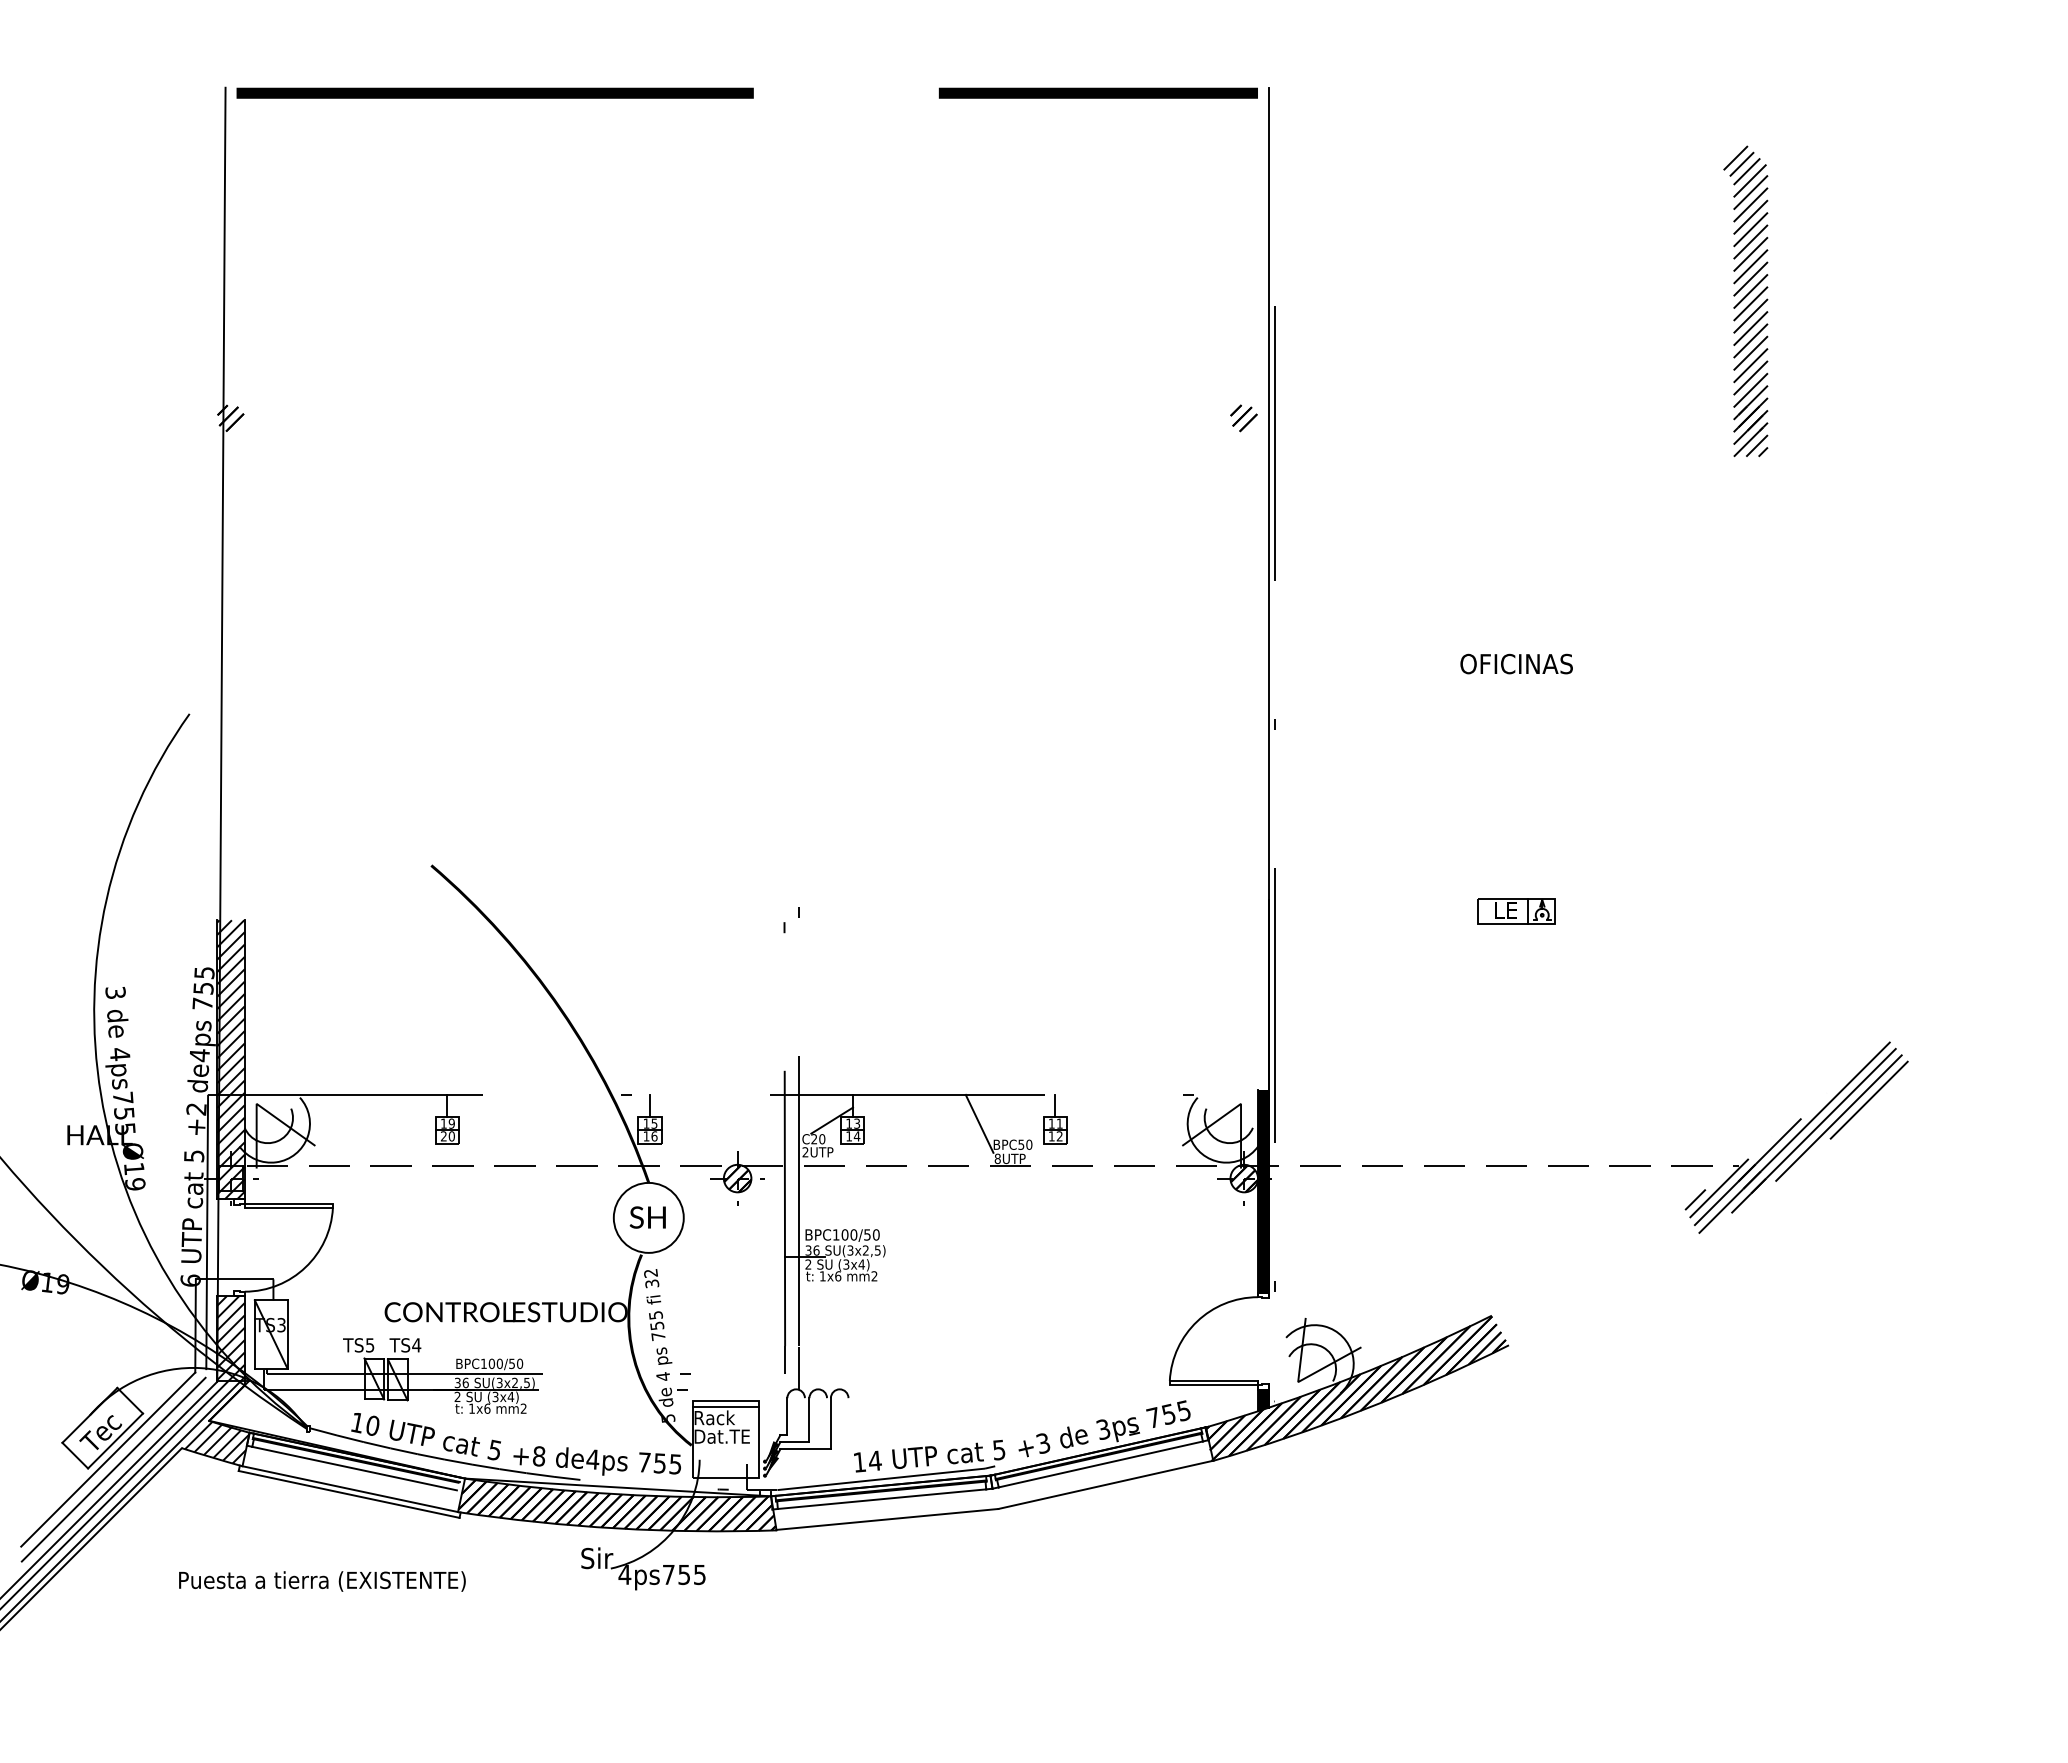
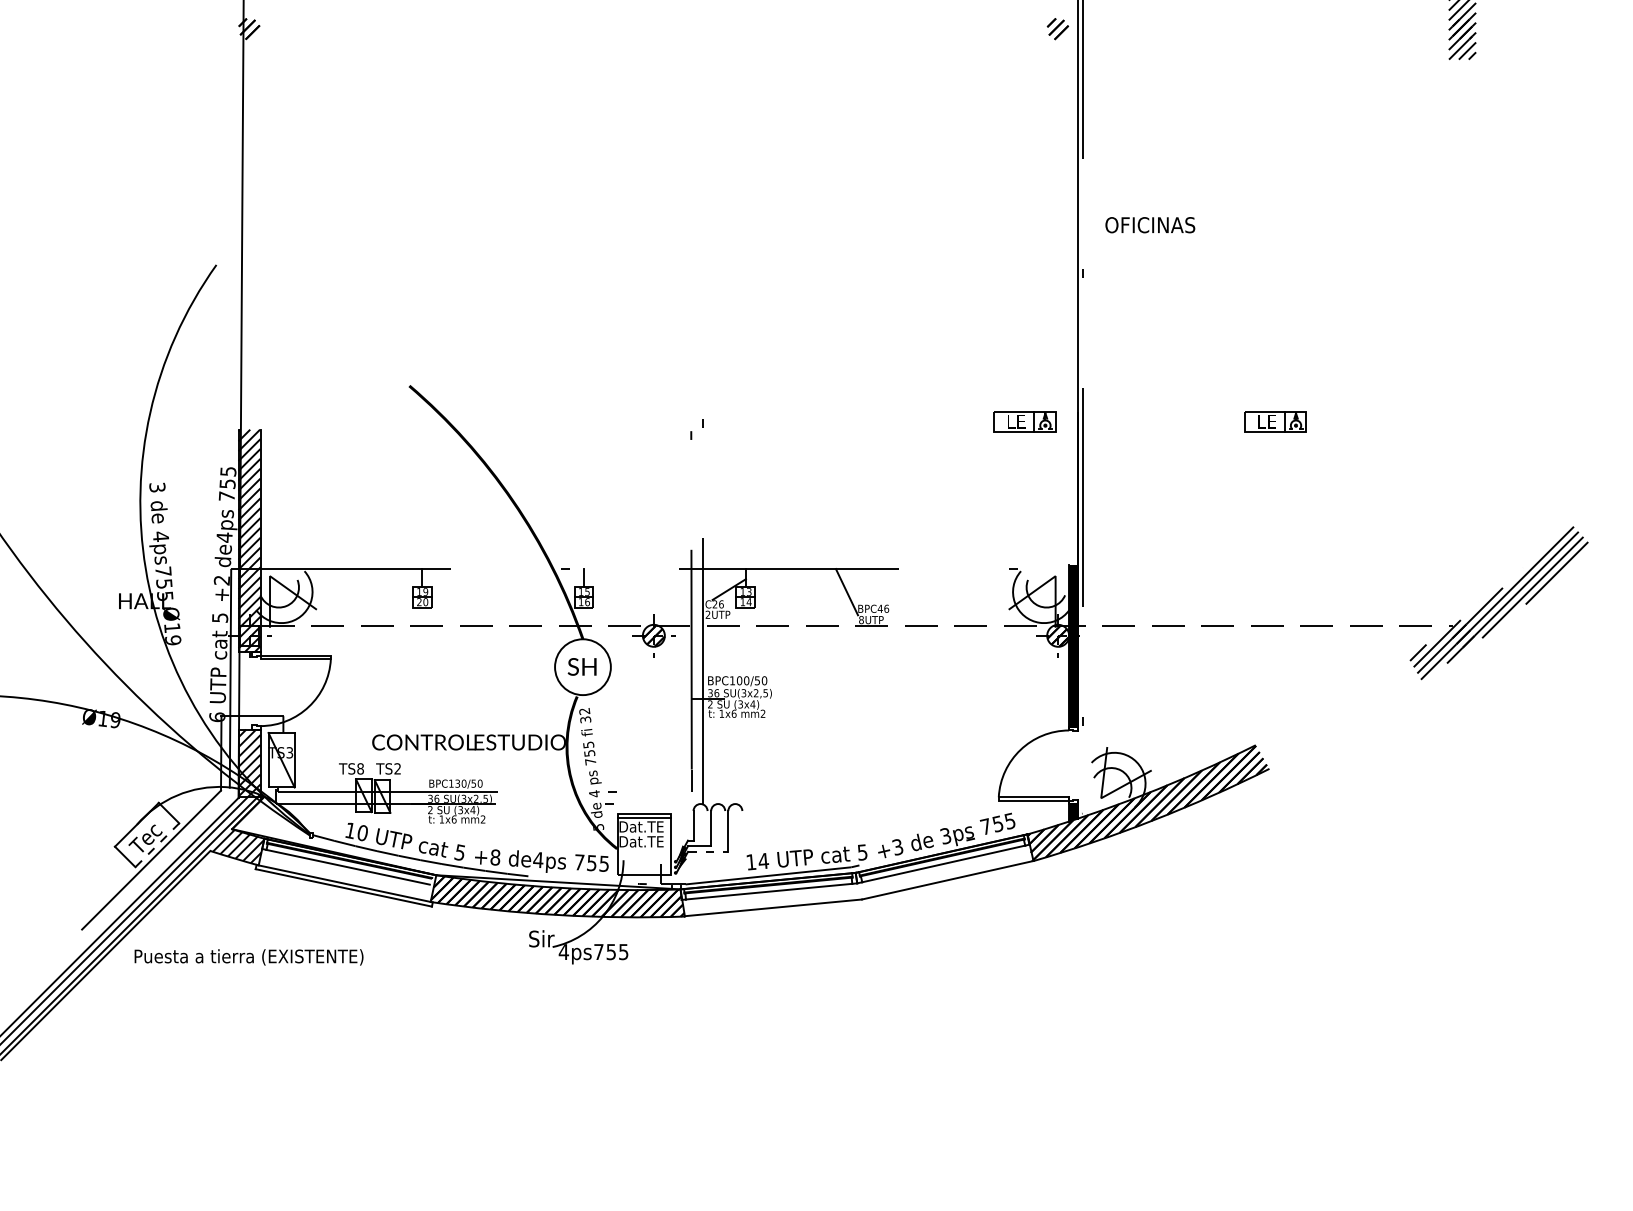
text: (1516, 663) -> (1150, 224), moved
part: (1202, 911) -> (1024, 422), added
part: (1055, 1119) -> (907, 588), removed
text: (822, 1139) -> (721, 604), C20 -> C26
text: (1025, 1144) -> (883, 608), BPC50 -> BPC46
text: (369, 1345) -> (360, 769), TS5 -> TS8
text: (416, 1345) -> (397, 769), TS4 -> TS2
text: (491, 1363) -> (457, 783), BPC100/50 -> BPC130/50
text: (722, 1417) -> (641, 826), Rack -> Dat.TE
line: (115, 1441) -> (157, 845), solid -> dashed
line: (806, 1449) -> (708, 852), solid -> dashed
line: (113, 1469) -> (155, 867), removed
text: (322, 1581) -> (249, 957), moved

